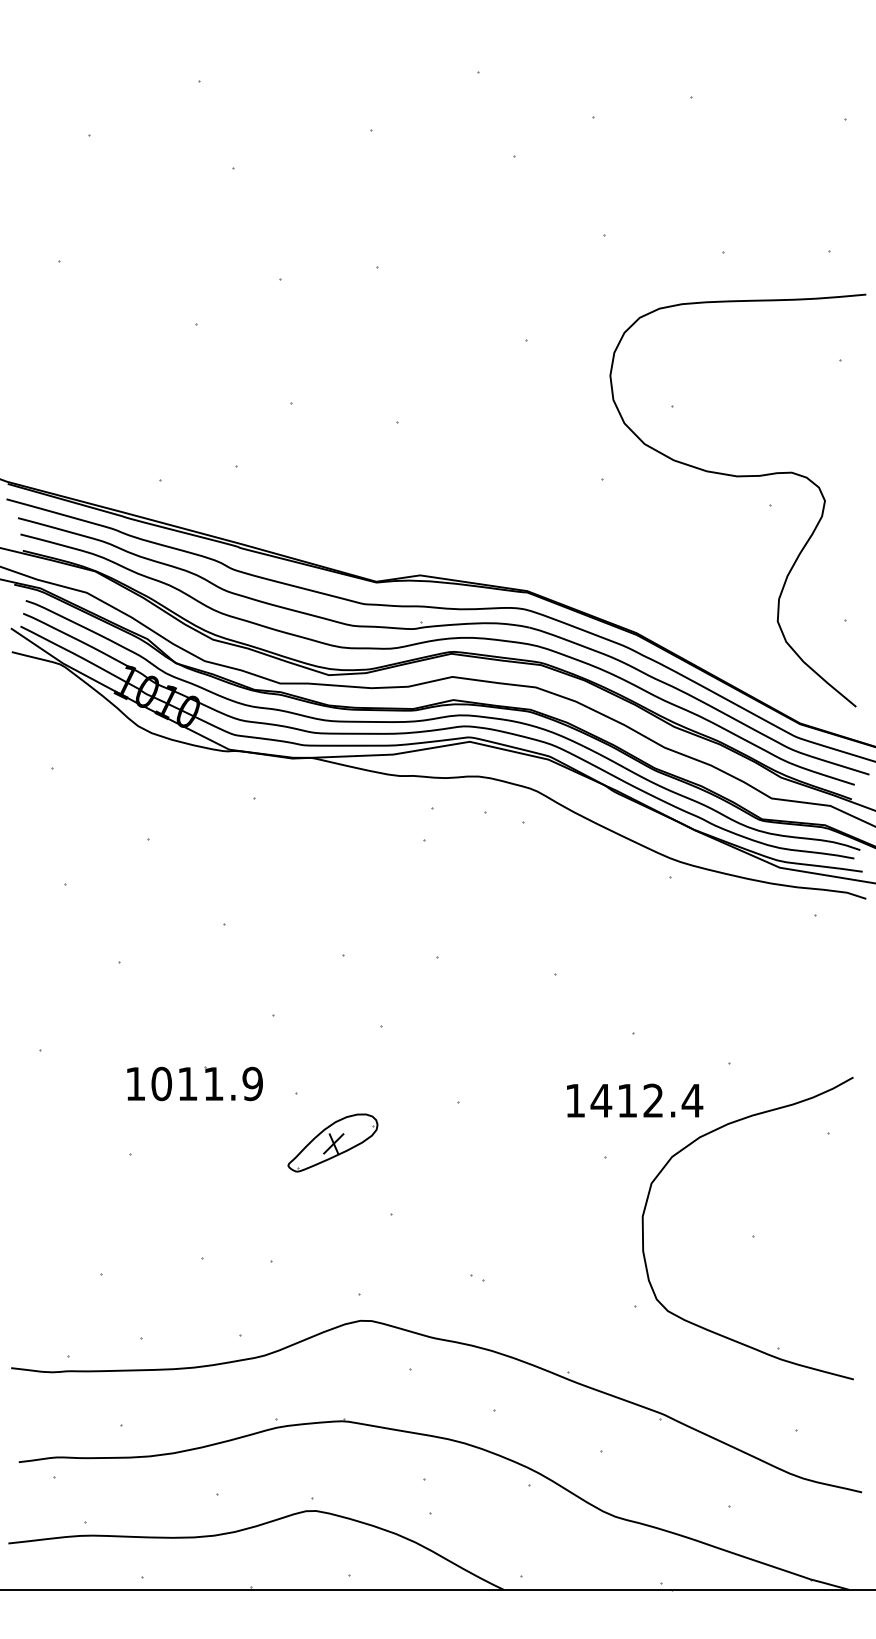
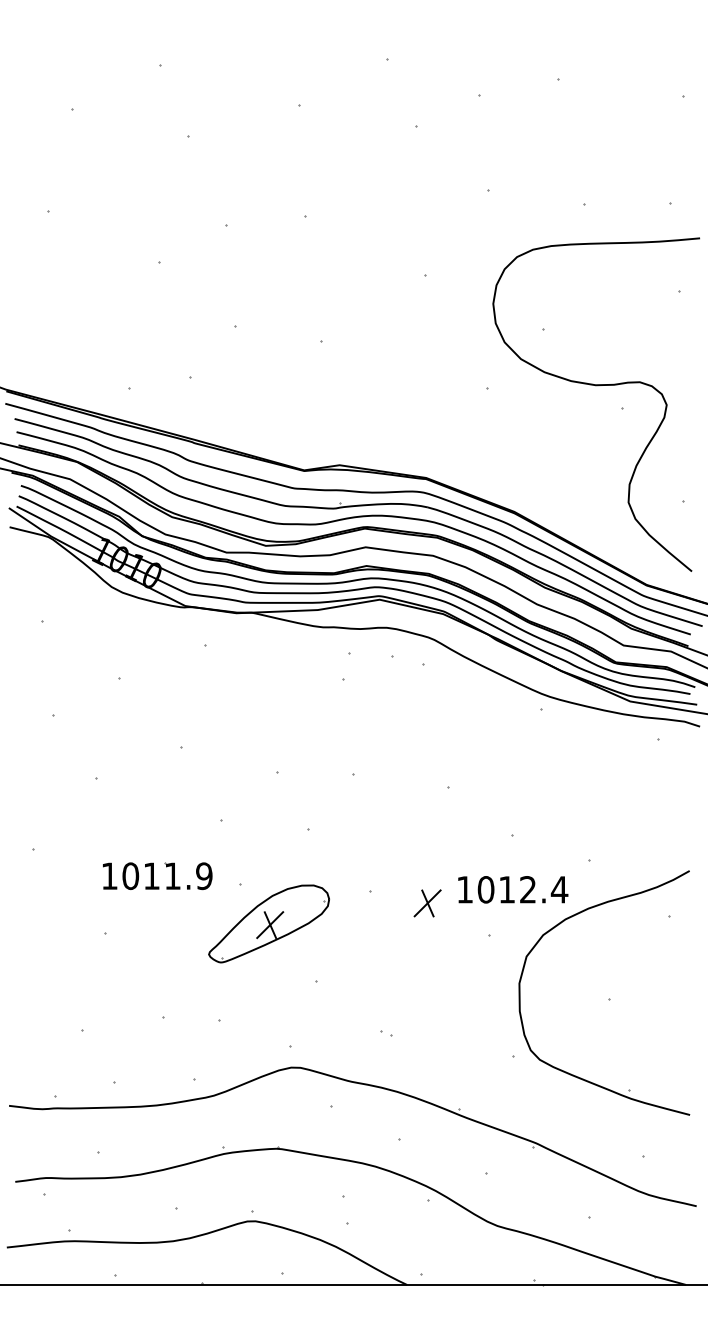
text: (601, 1100) -> (486, 889), 1412.4 -> 1012.4
part: (529, 1117) -> (427, 903), added
part: (332, 1142) -> (268, 923), size x1.67

